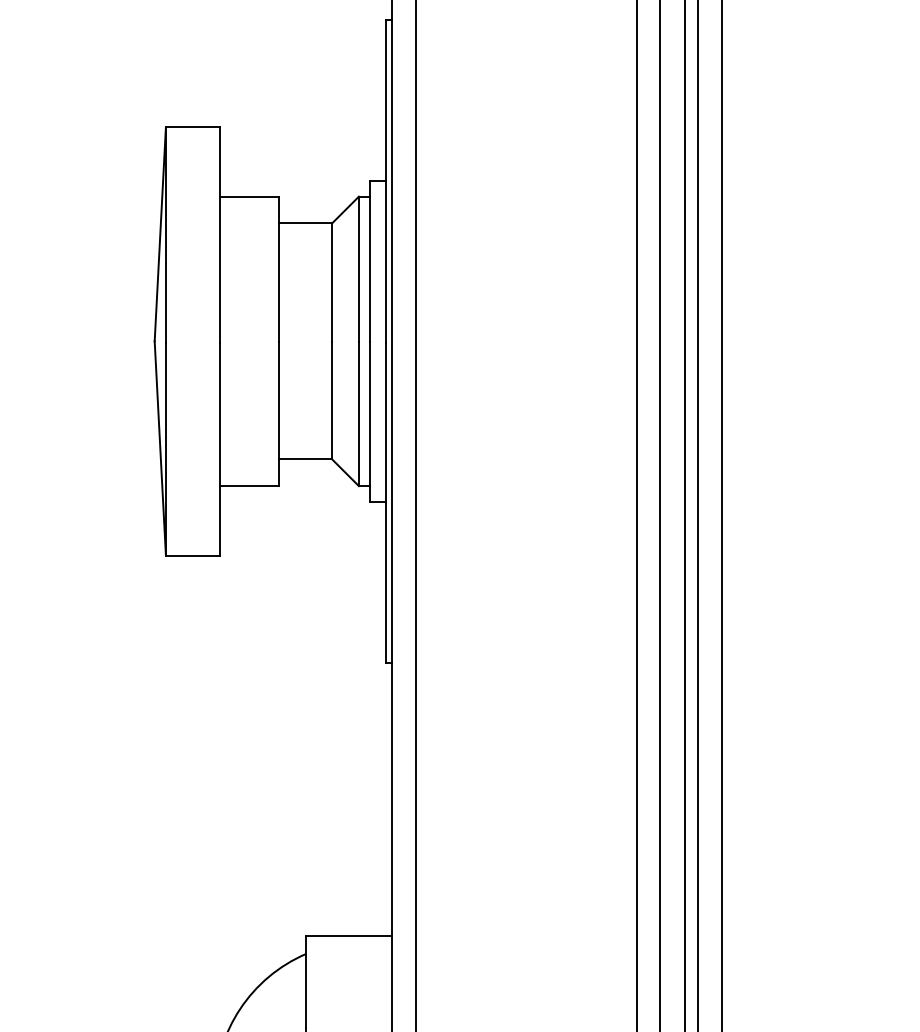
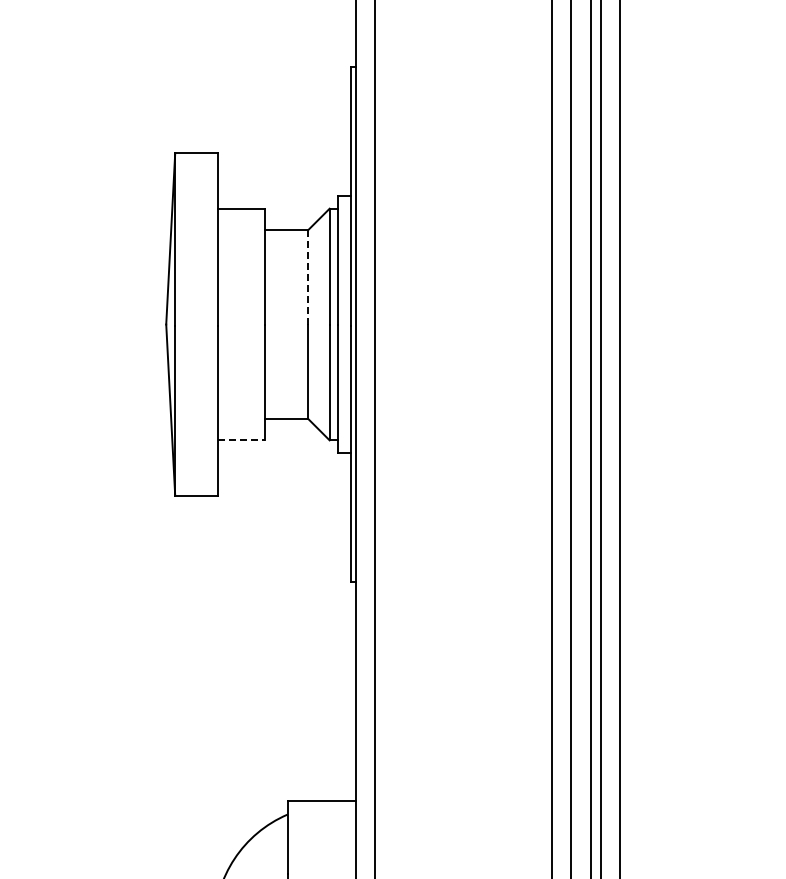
line: (332, 283) -> (308, 278), solid -> dashed
line: (248, 486) -> (241, 440), solid -> dashed

